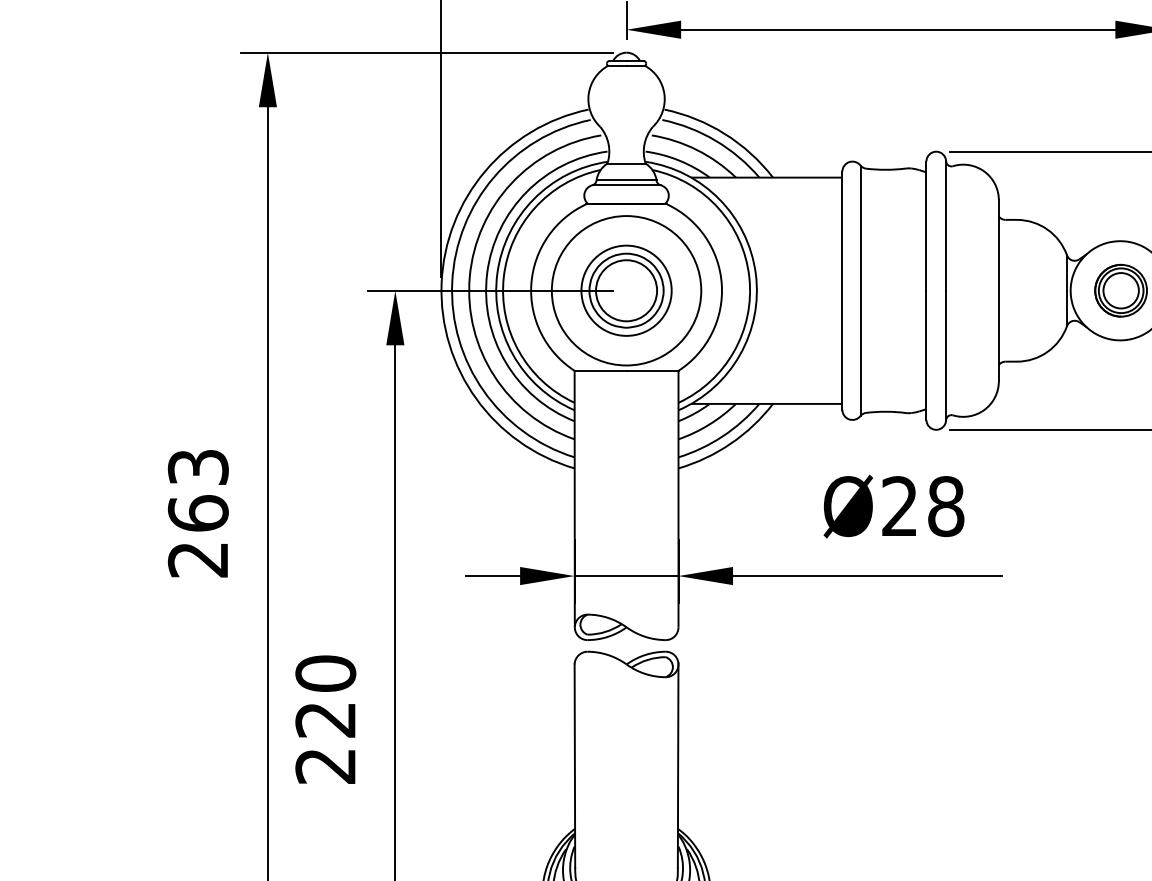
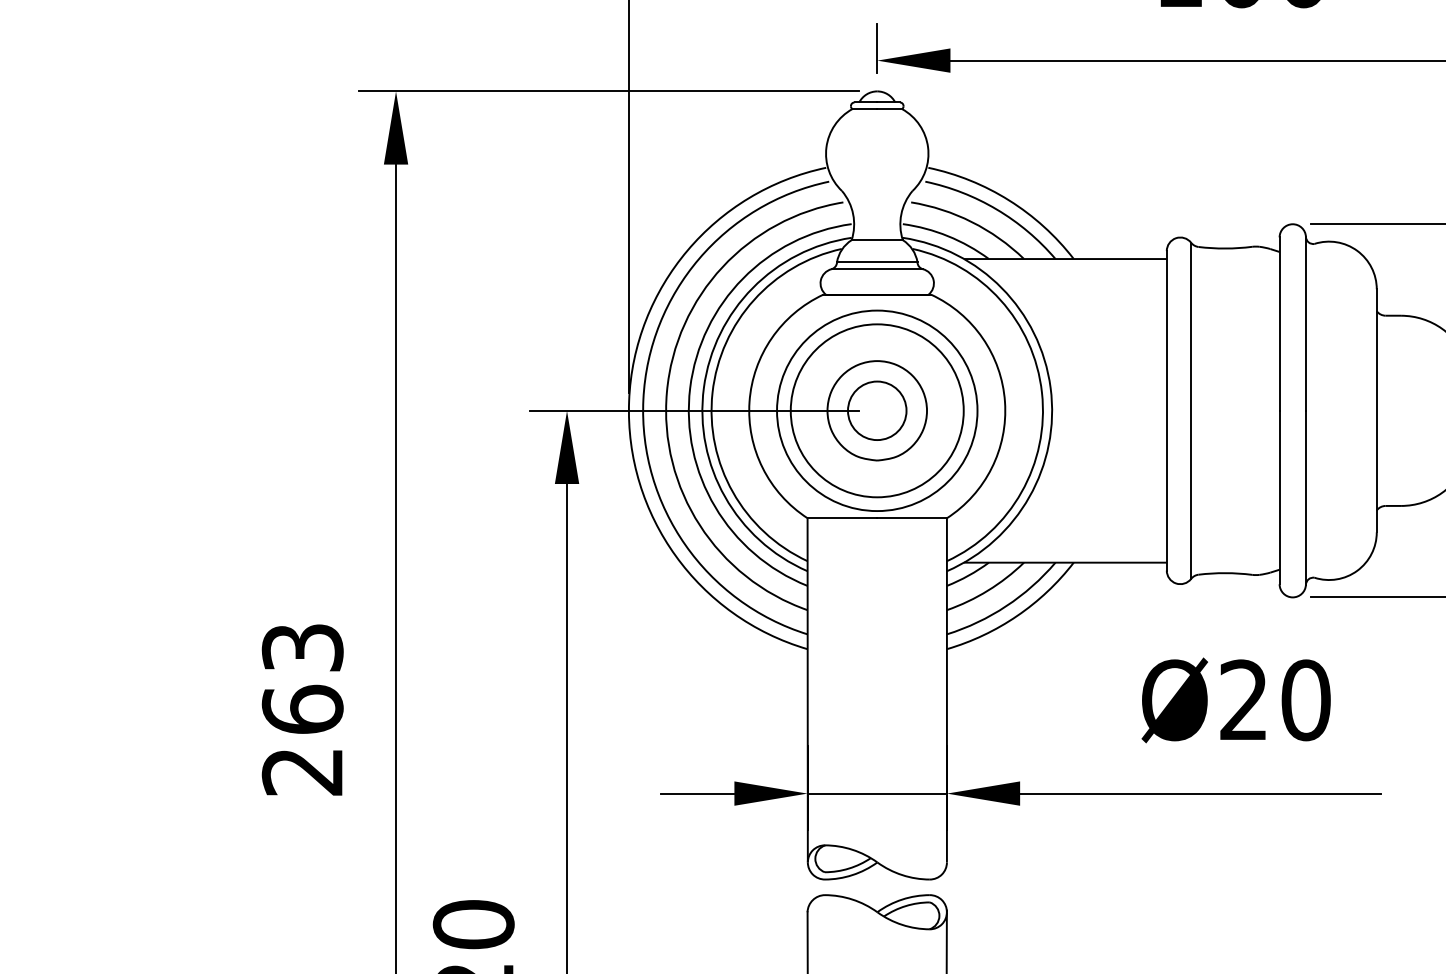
circle: (626, 290) -> (877, 410), size x0.71
circle: (626, 290) -> (877, 410), size x1.43
text: (946, 506) -> (1306, 700), Ø28 -> Ø20

